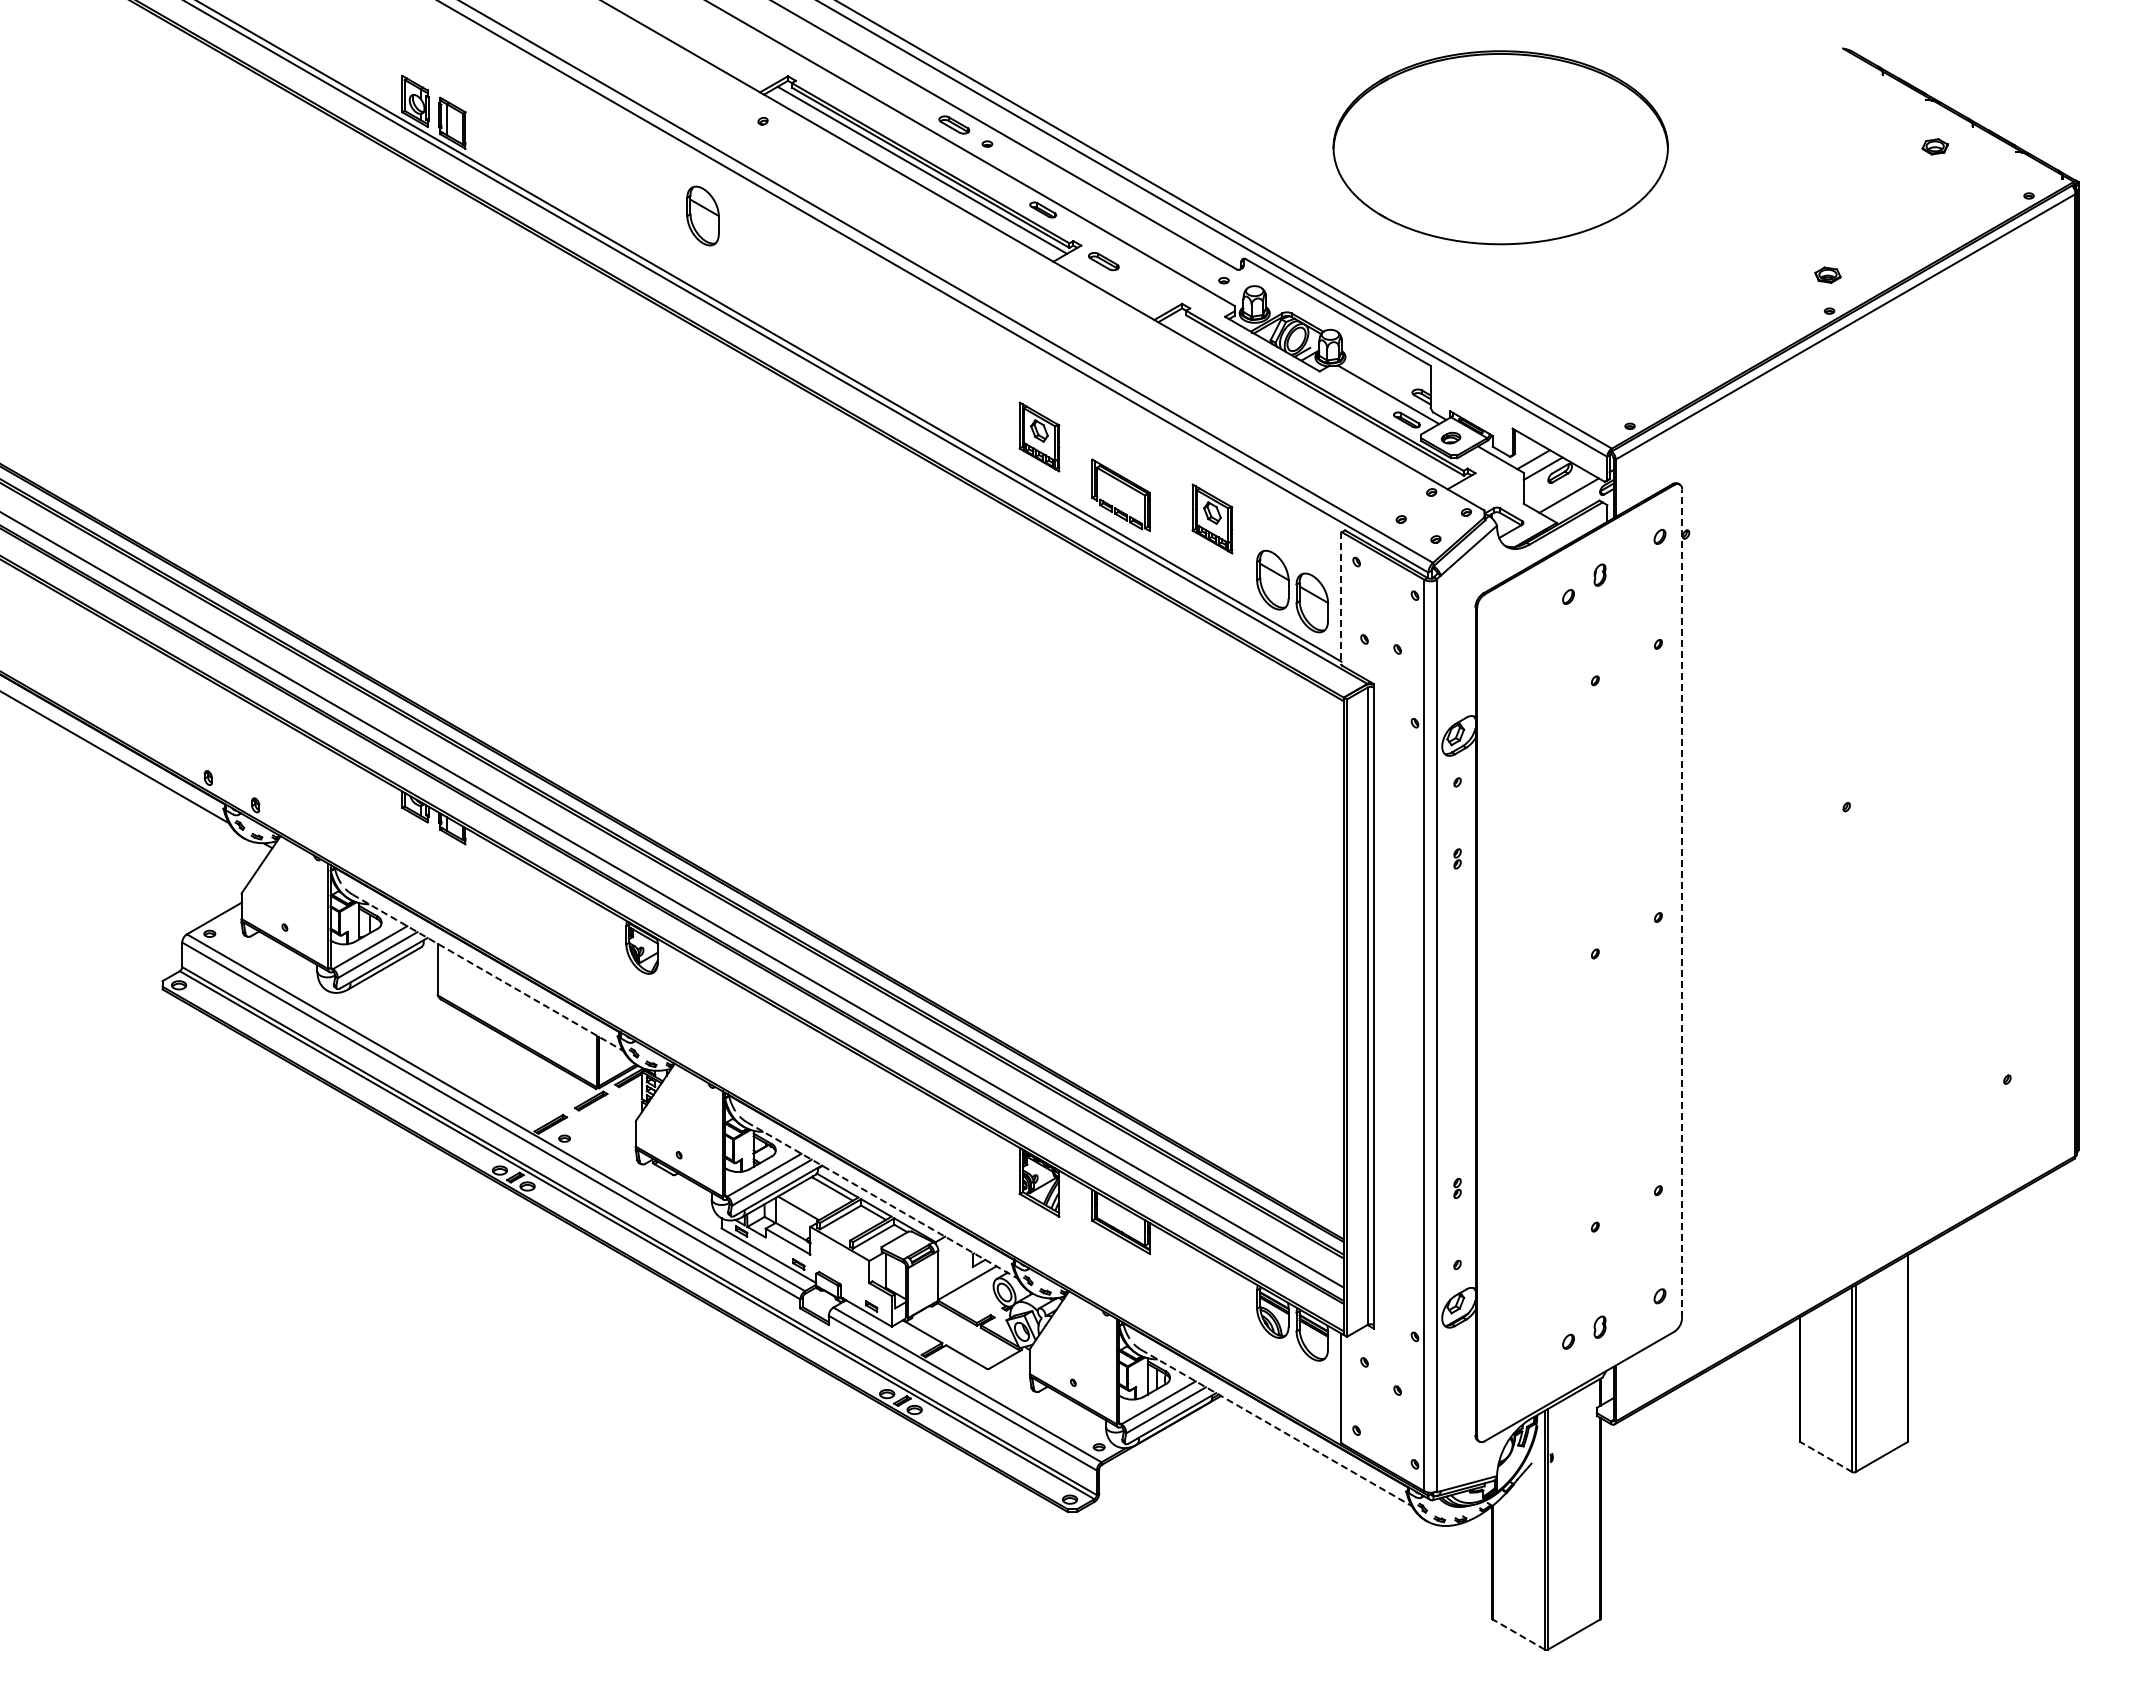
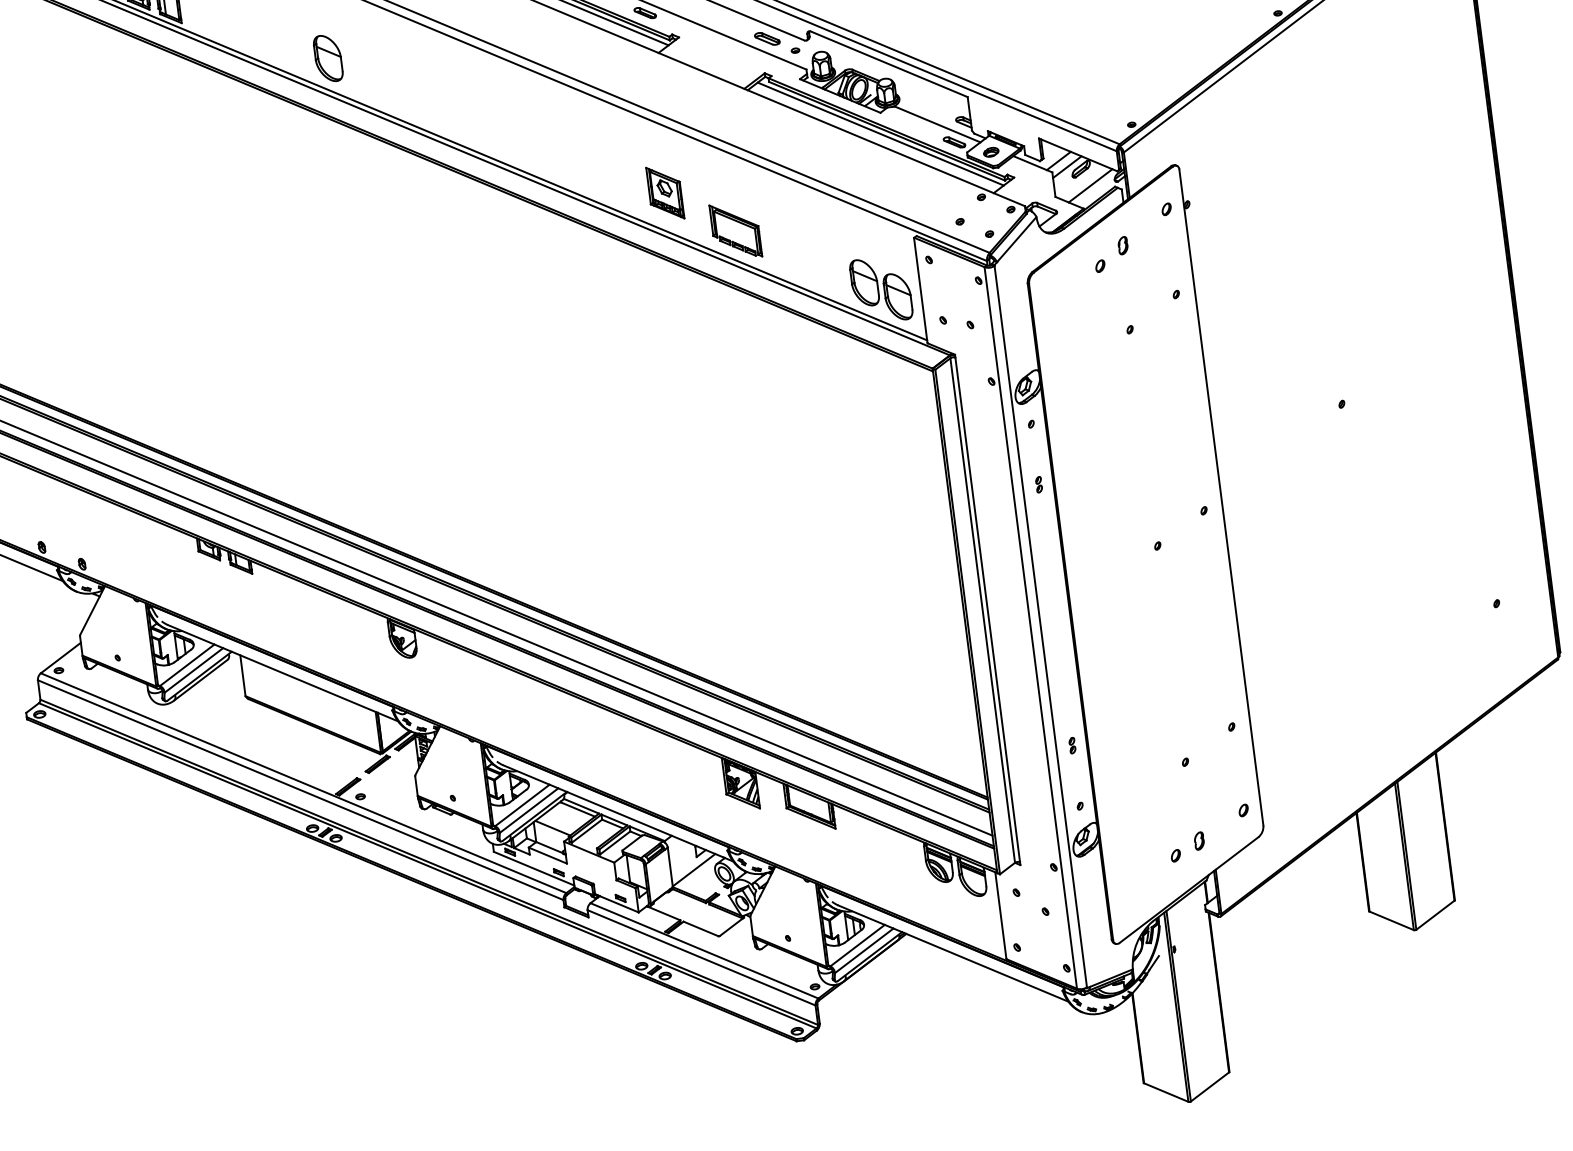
part: (702, 215) -> (327, 58), moved
part: (1103, 261) -> (767, 38), moved
line: (1316, 397) -> (880, 133), added
part: (1212, 518) -> (810, 240), removed
line: (1341, 599) -> (920, 291), dashed -> solid
line: (1682, 903) -> (1221, 497), dashed -> solid
line: (488, 972) -> (283, 672), dashed -> solid
line: (882, 1200) -> (618, 813), dashed -> solid
line: (1276, 1428) -> (953, 954), dashed -> solid
line: (1825, 1456) -> (1390, 920), dashed -> solid
line: (1518, 1634) -> (1165, 1092), dashed -> solid

